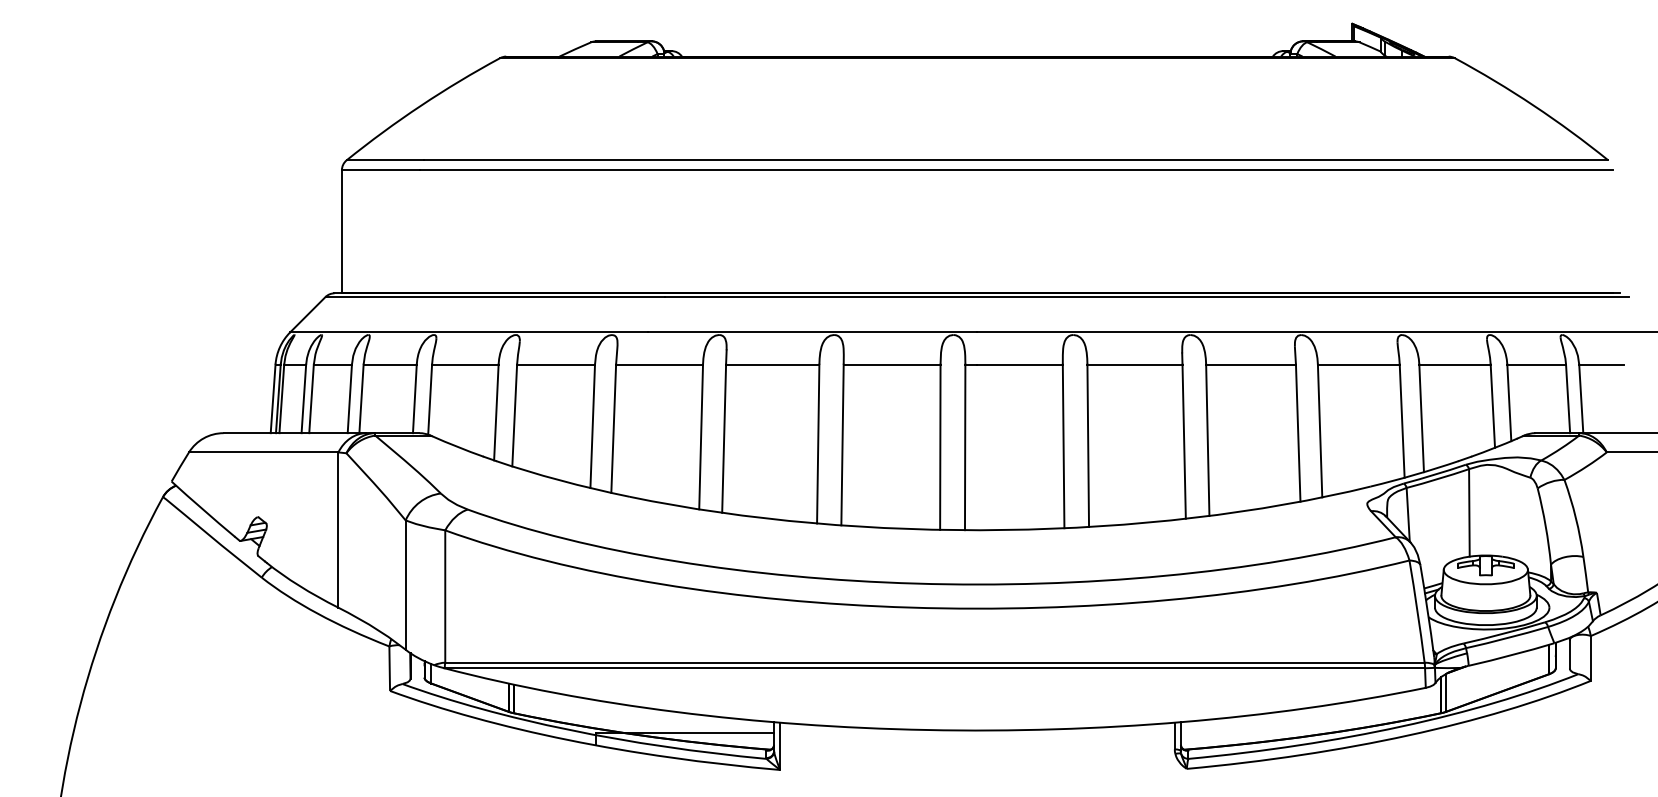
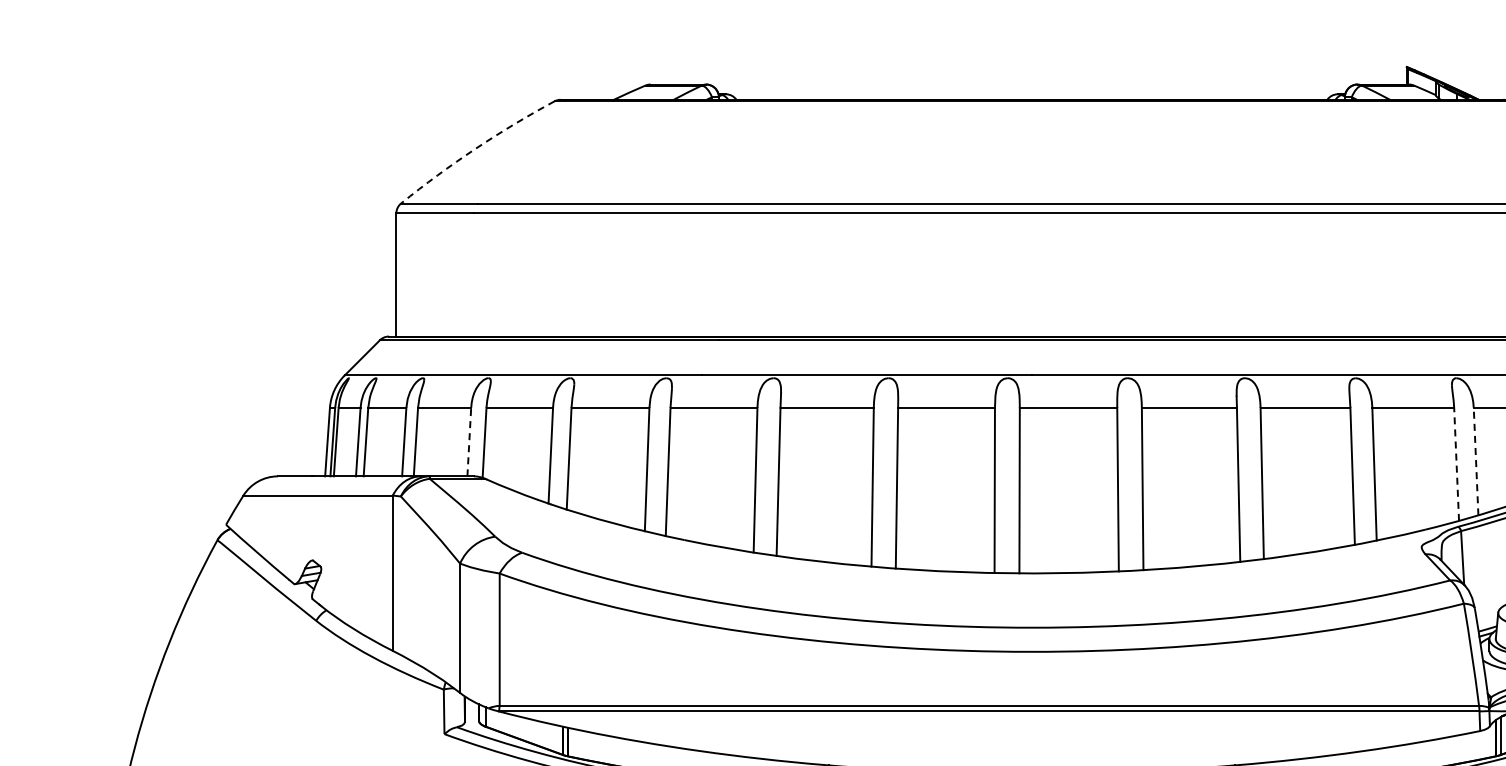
arc: (421, 105) -> (475, 148), solid -> dashed
line: (414, 398) -> (468, 441), solid -> dashed
line: (1421, 418) -> (1475, 461), solid -> dashed
line: (1402, 421) -> (1456, 464), solid -> dashed

